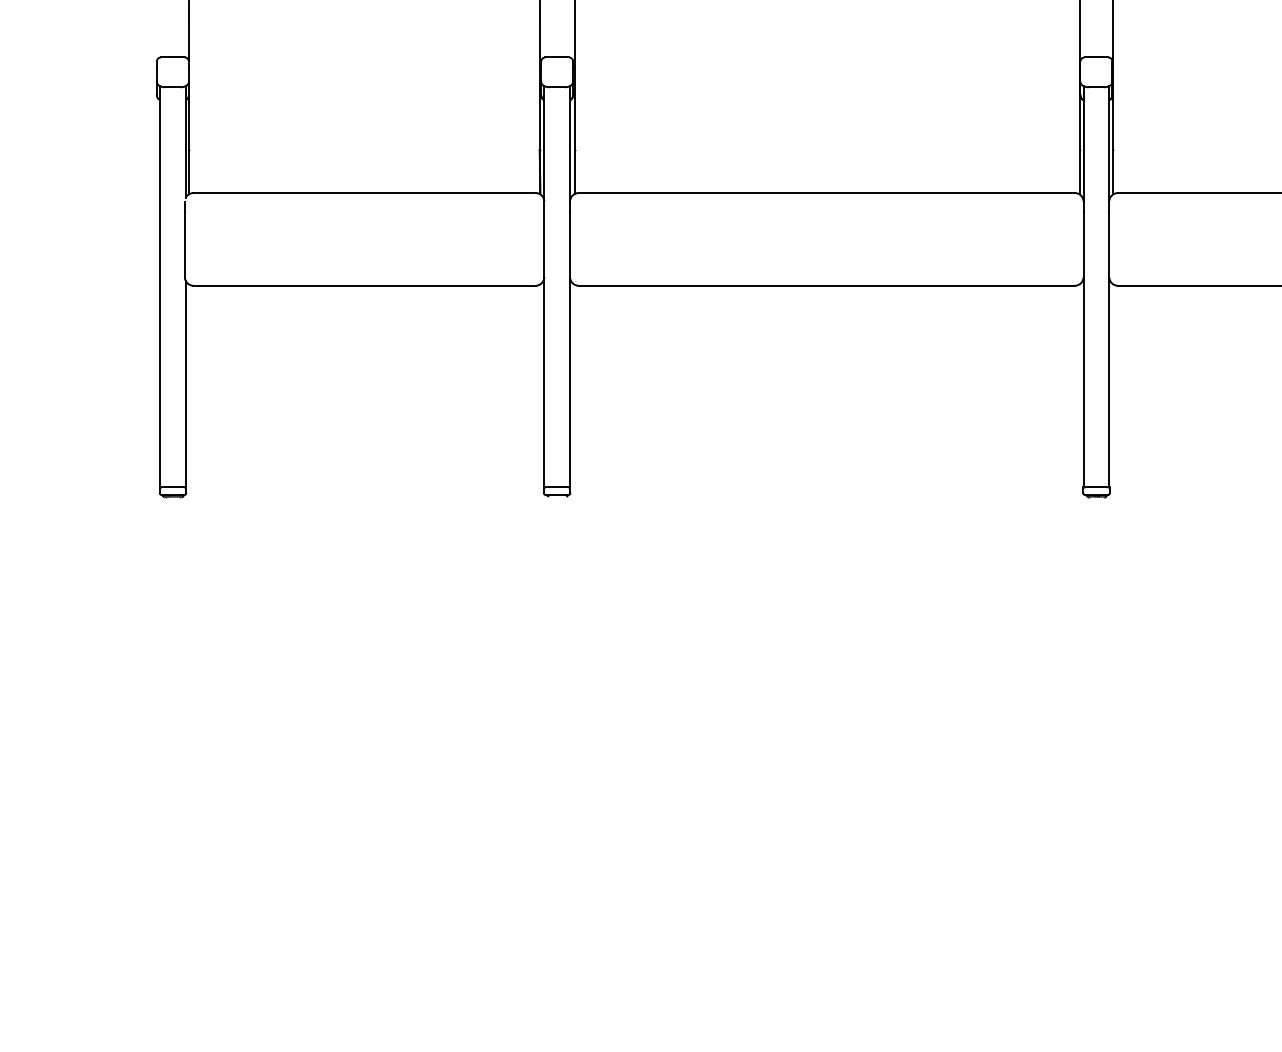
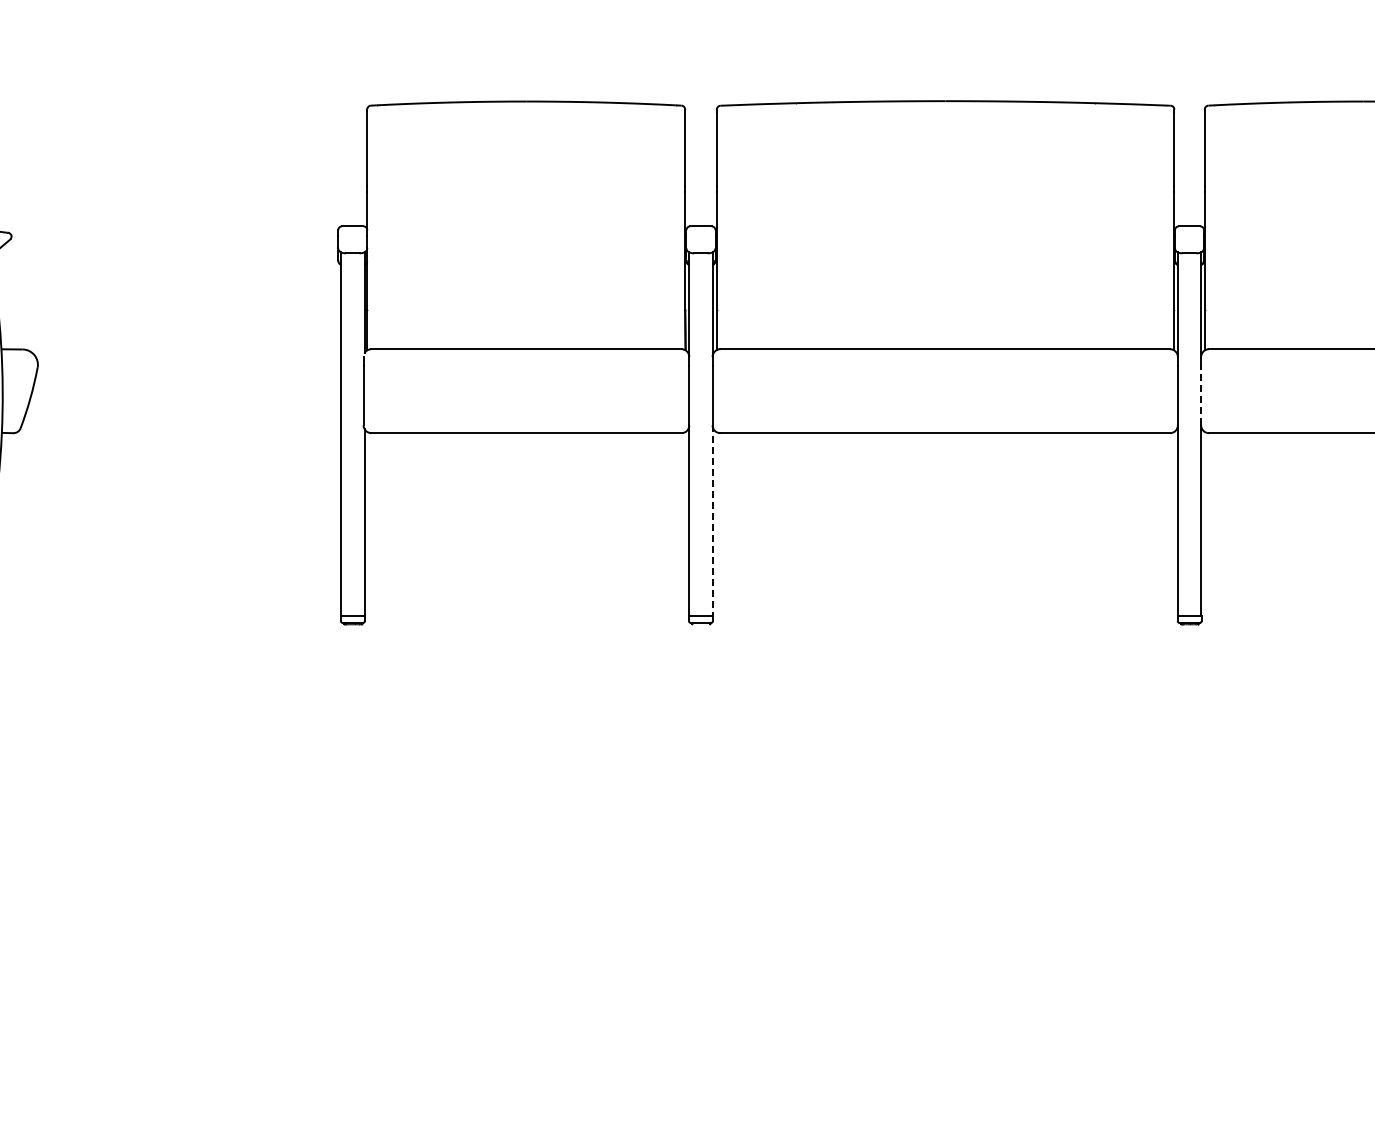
line: (1109, 244) -> (1201, 395), solid -> dashed
line: (569, 383) -> (712, 521), solid -> dashed

